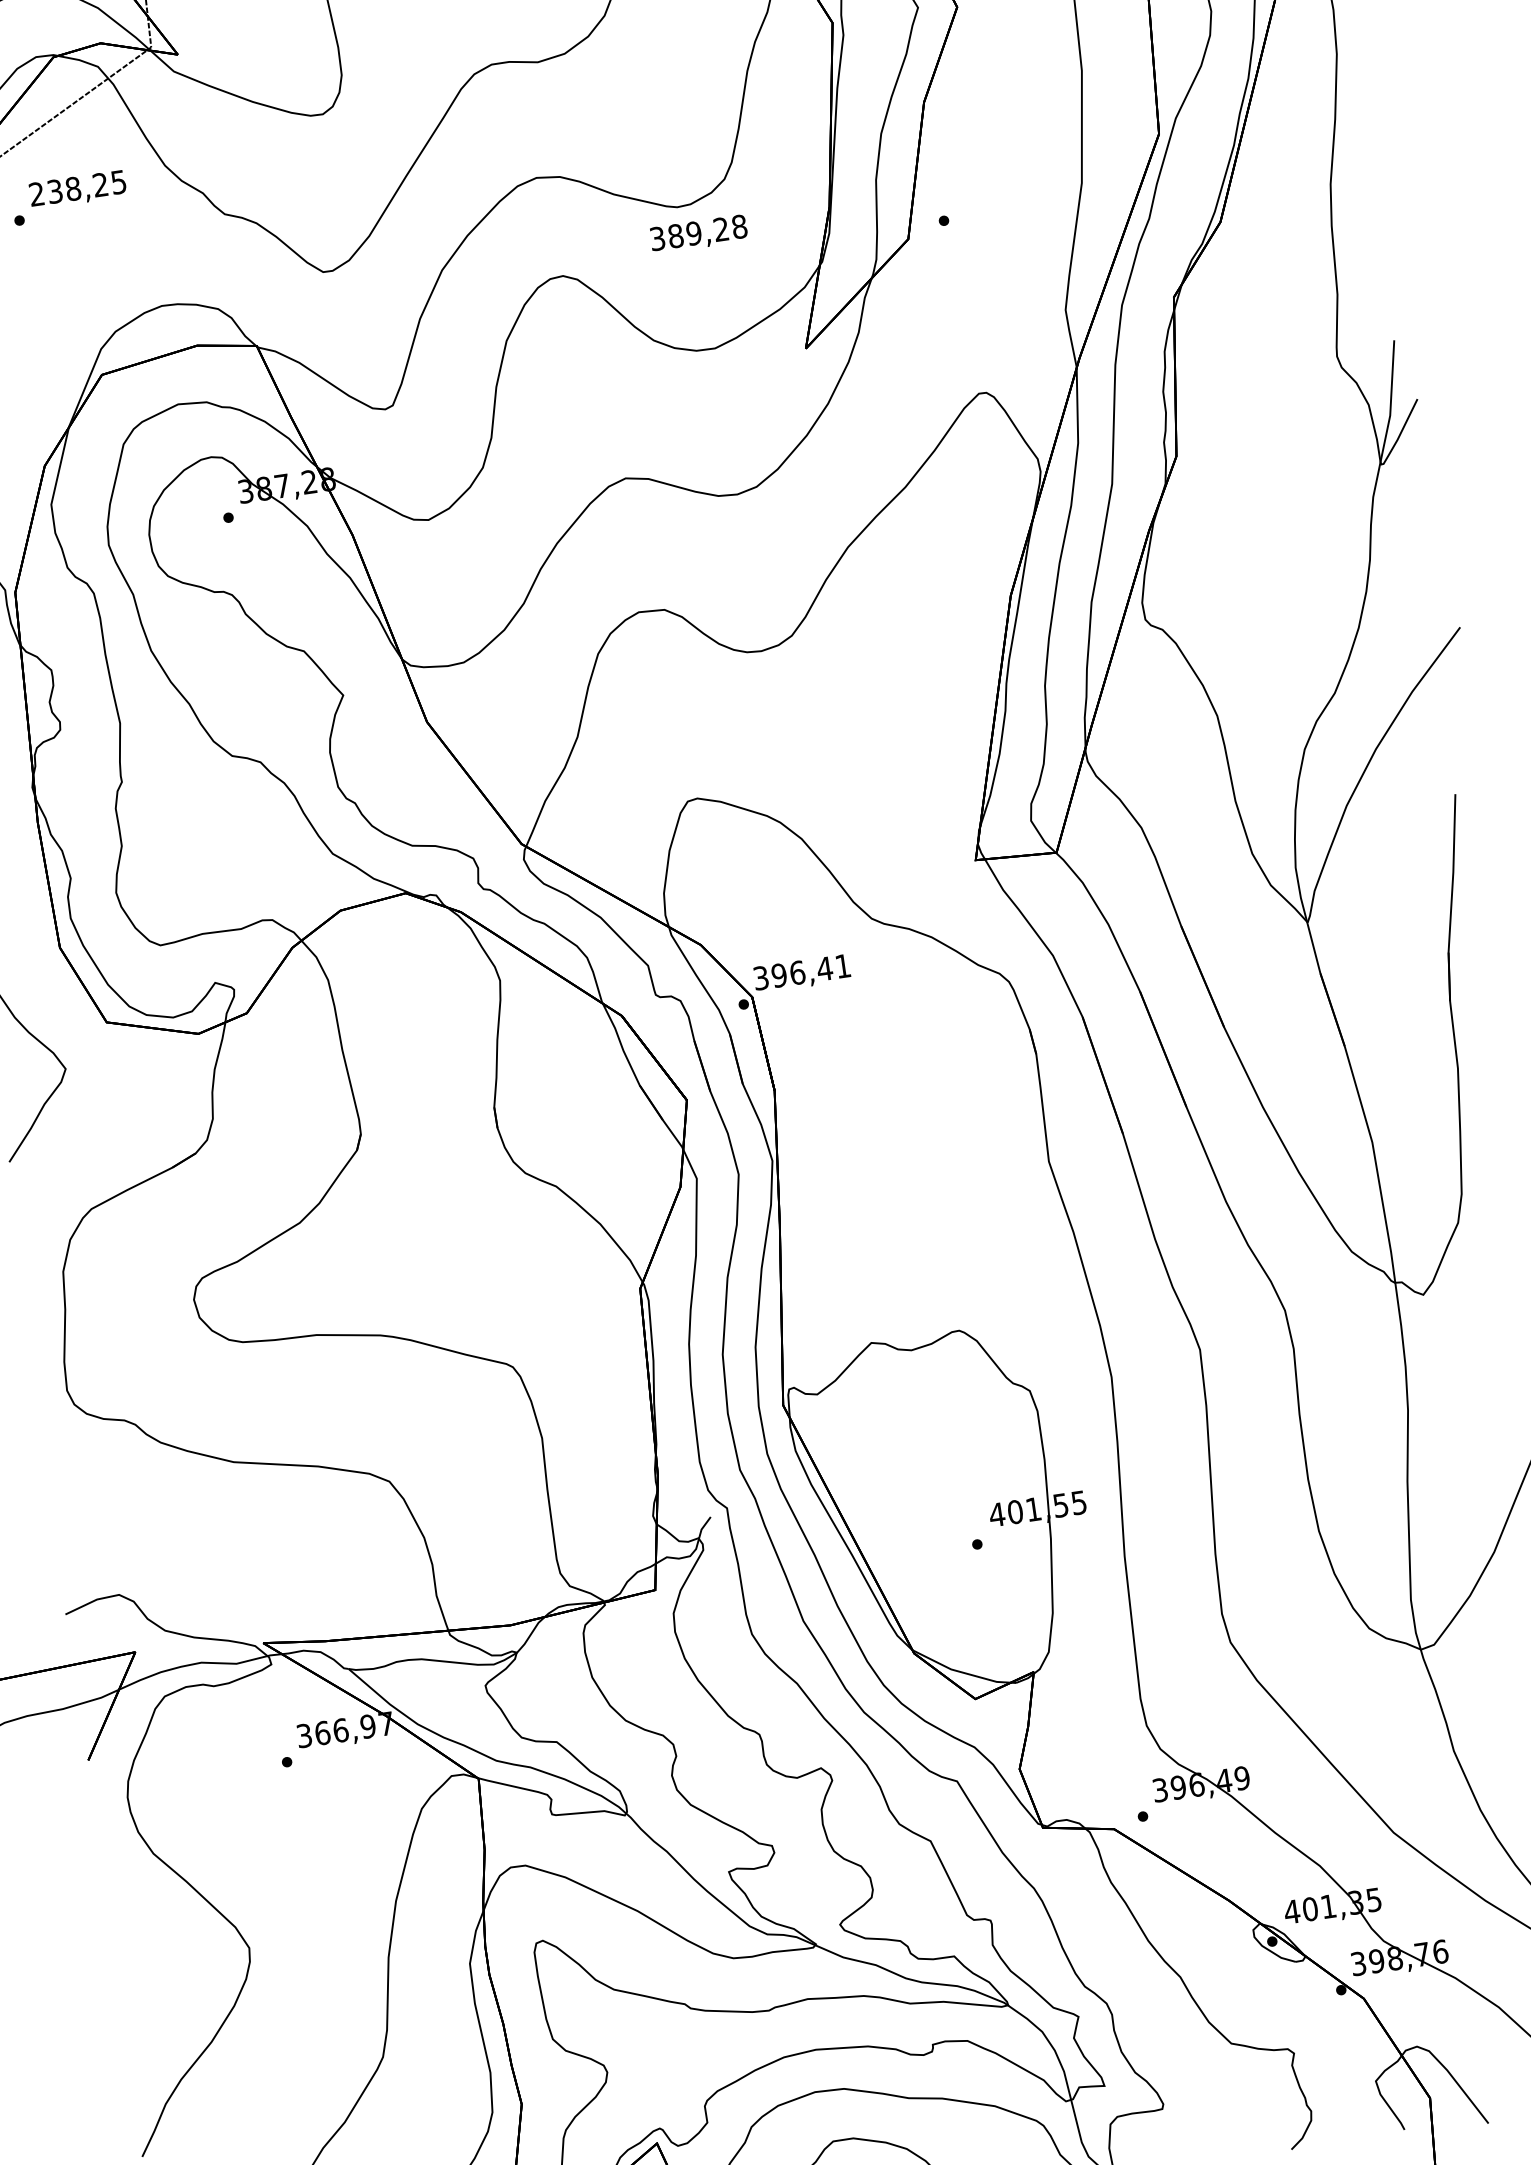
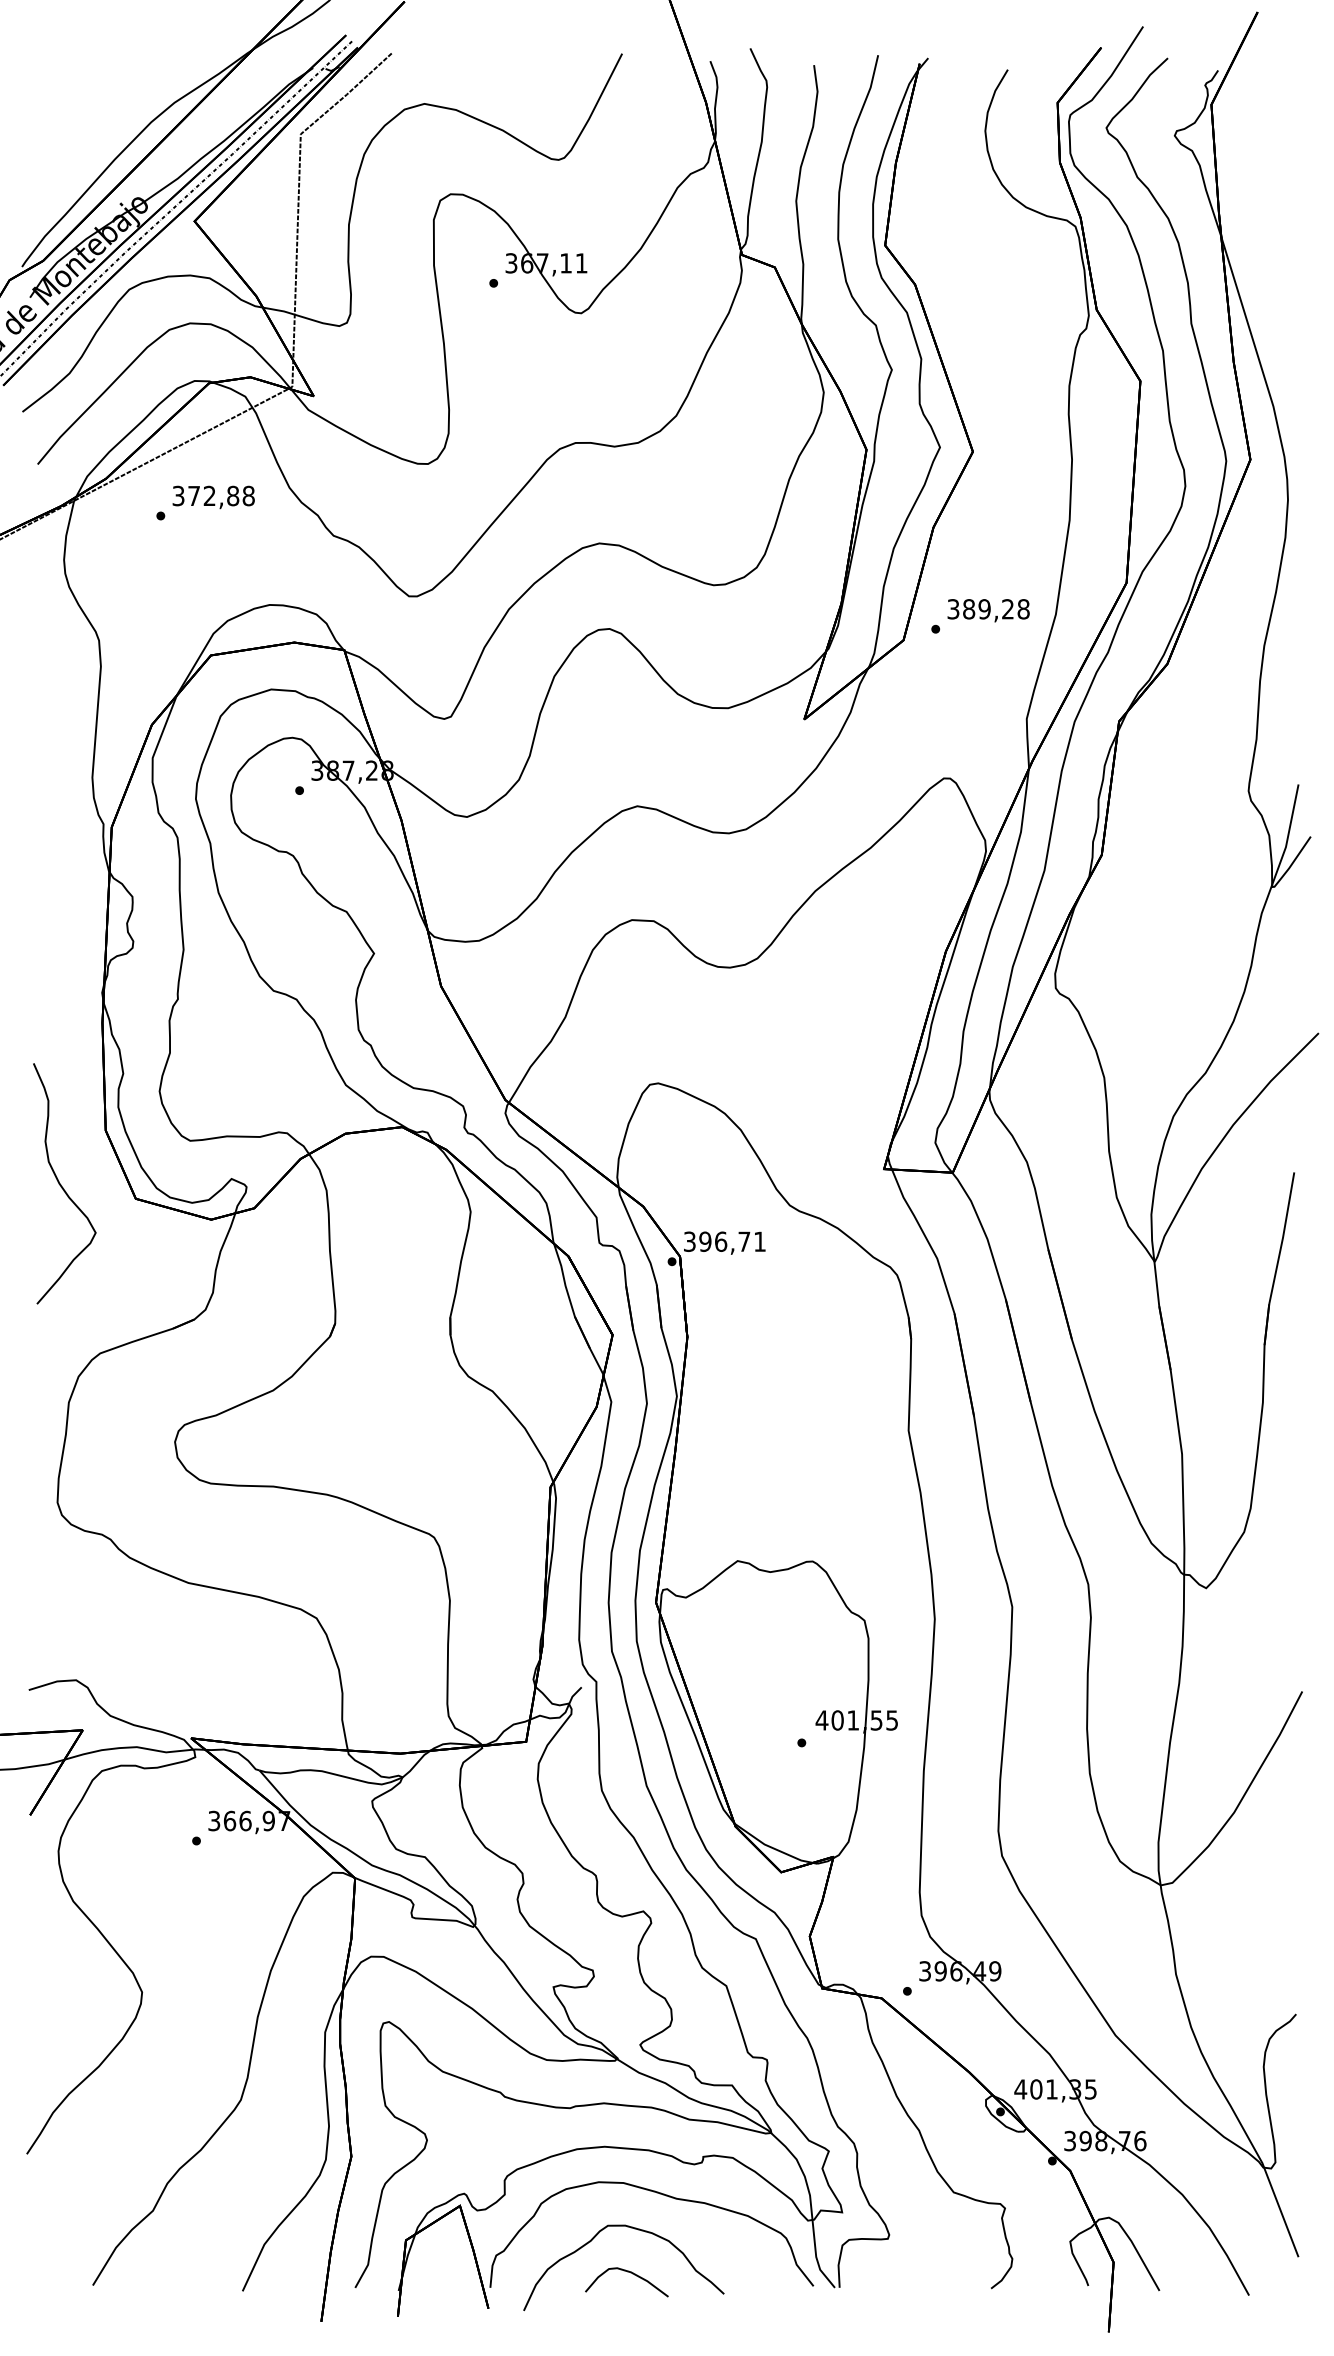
text: (77, 187) -> (213, 495), 238,25 -> 372,88
text: (698, 234) -> (988, 610), moved
text: (823, 968) -> (743, 1241), 396,41 -> 396,71

